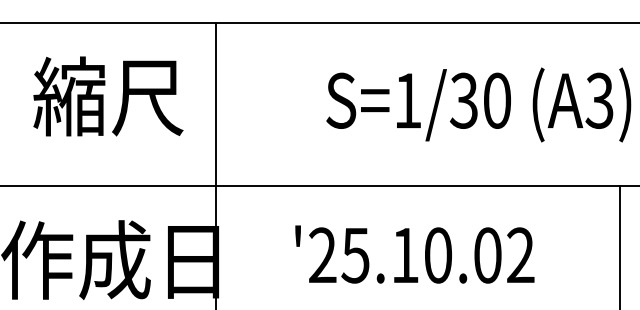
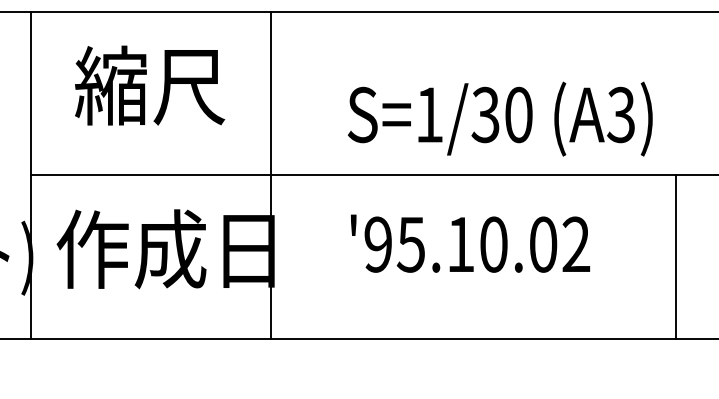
text: (108, 96) -> (150, 85), moved
text: (478, 104) -> (500, 118), moved
text: (321, 255) -> (377, 244), '25.10.02 -> '95.10.02

